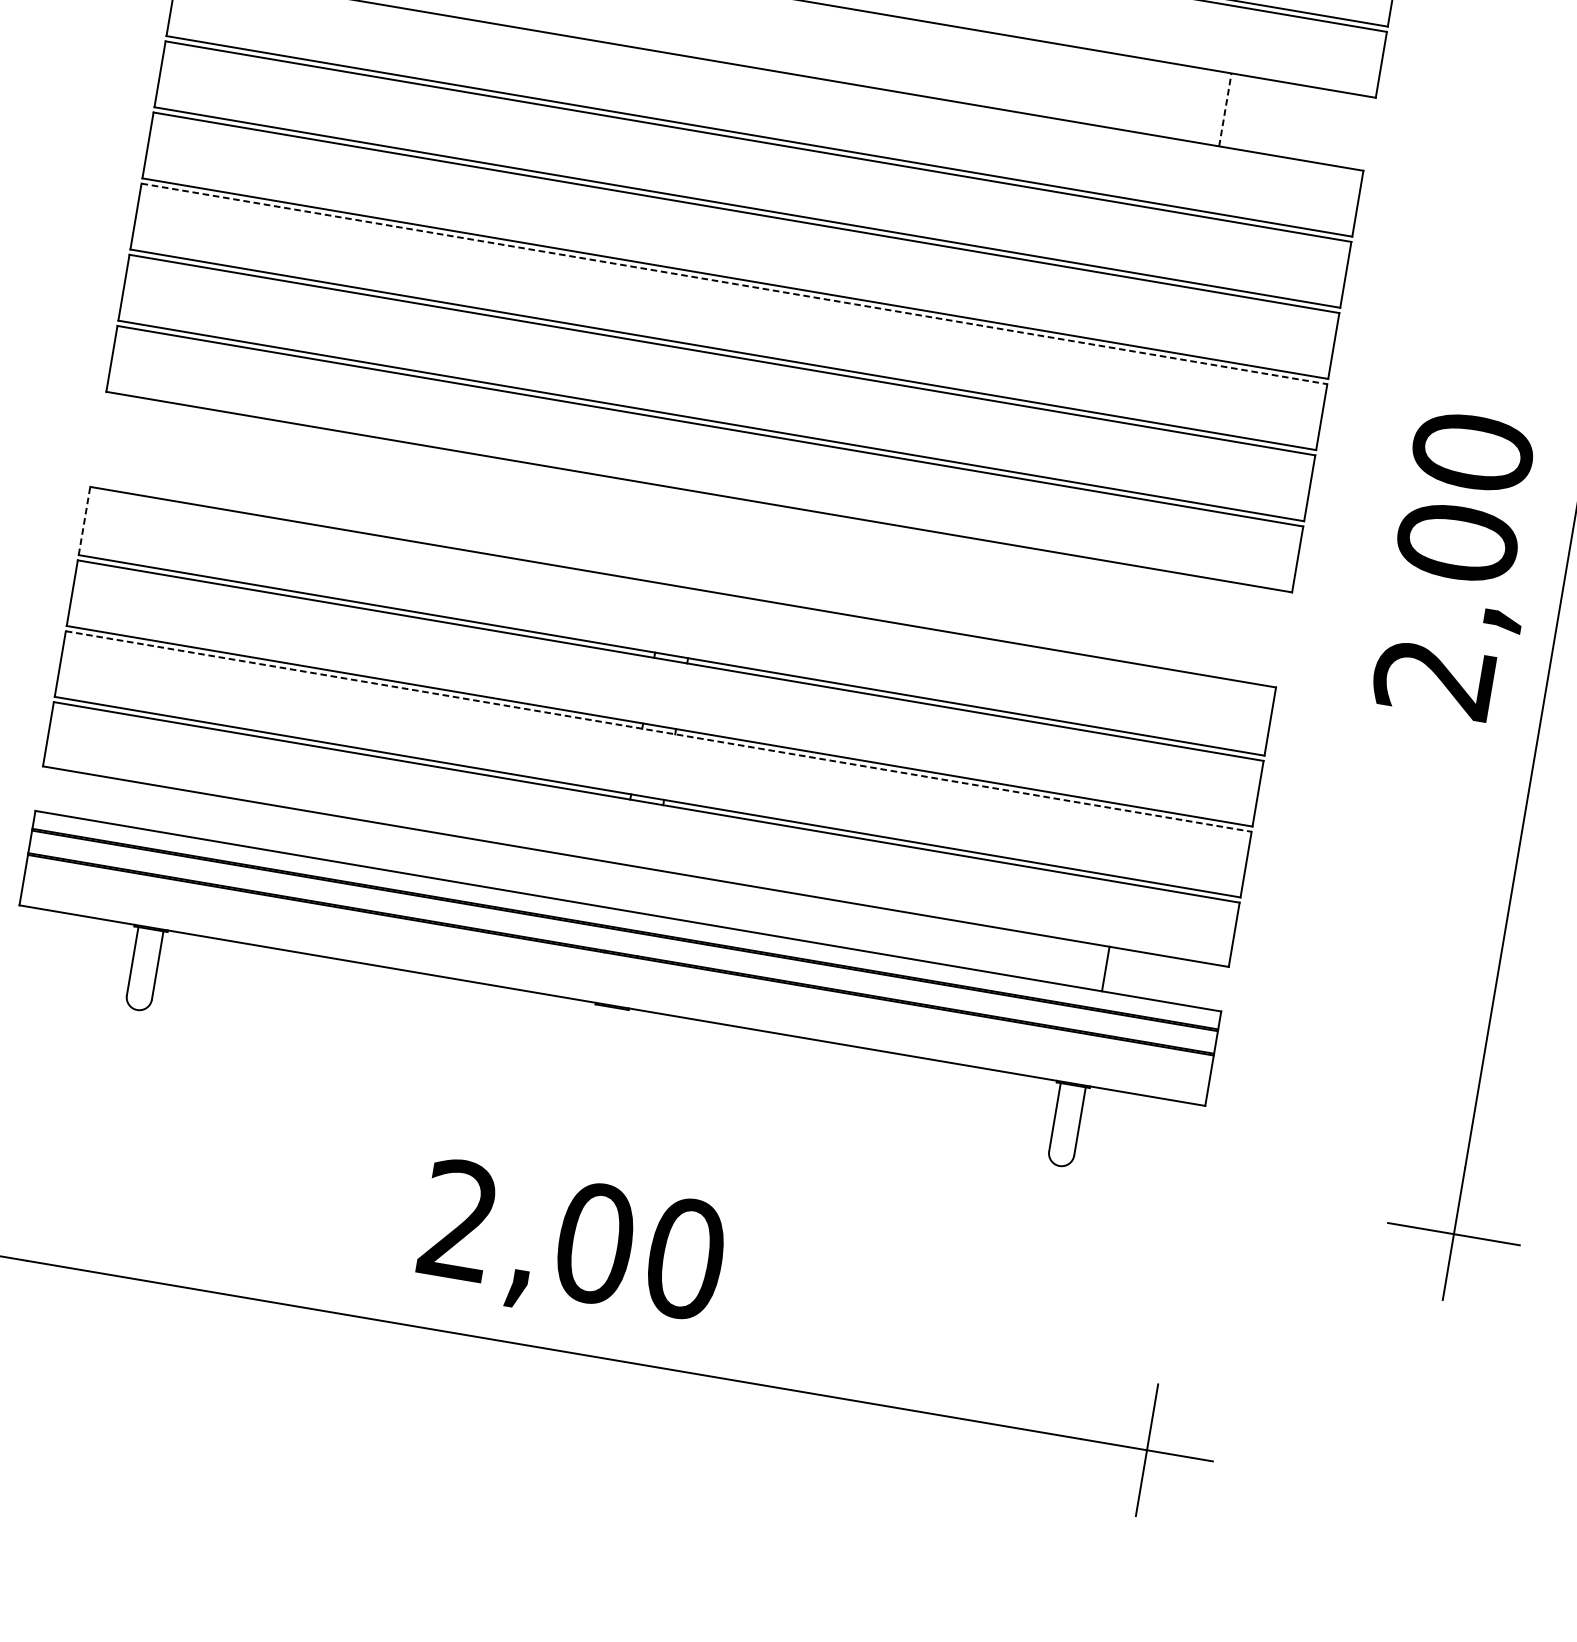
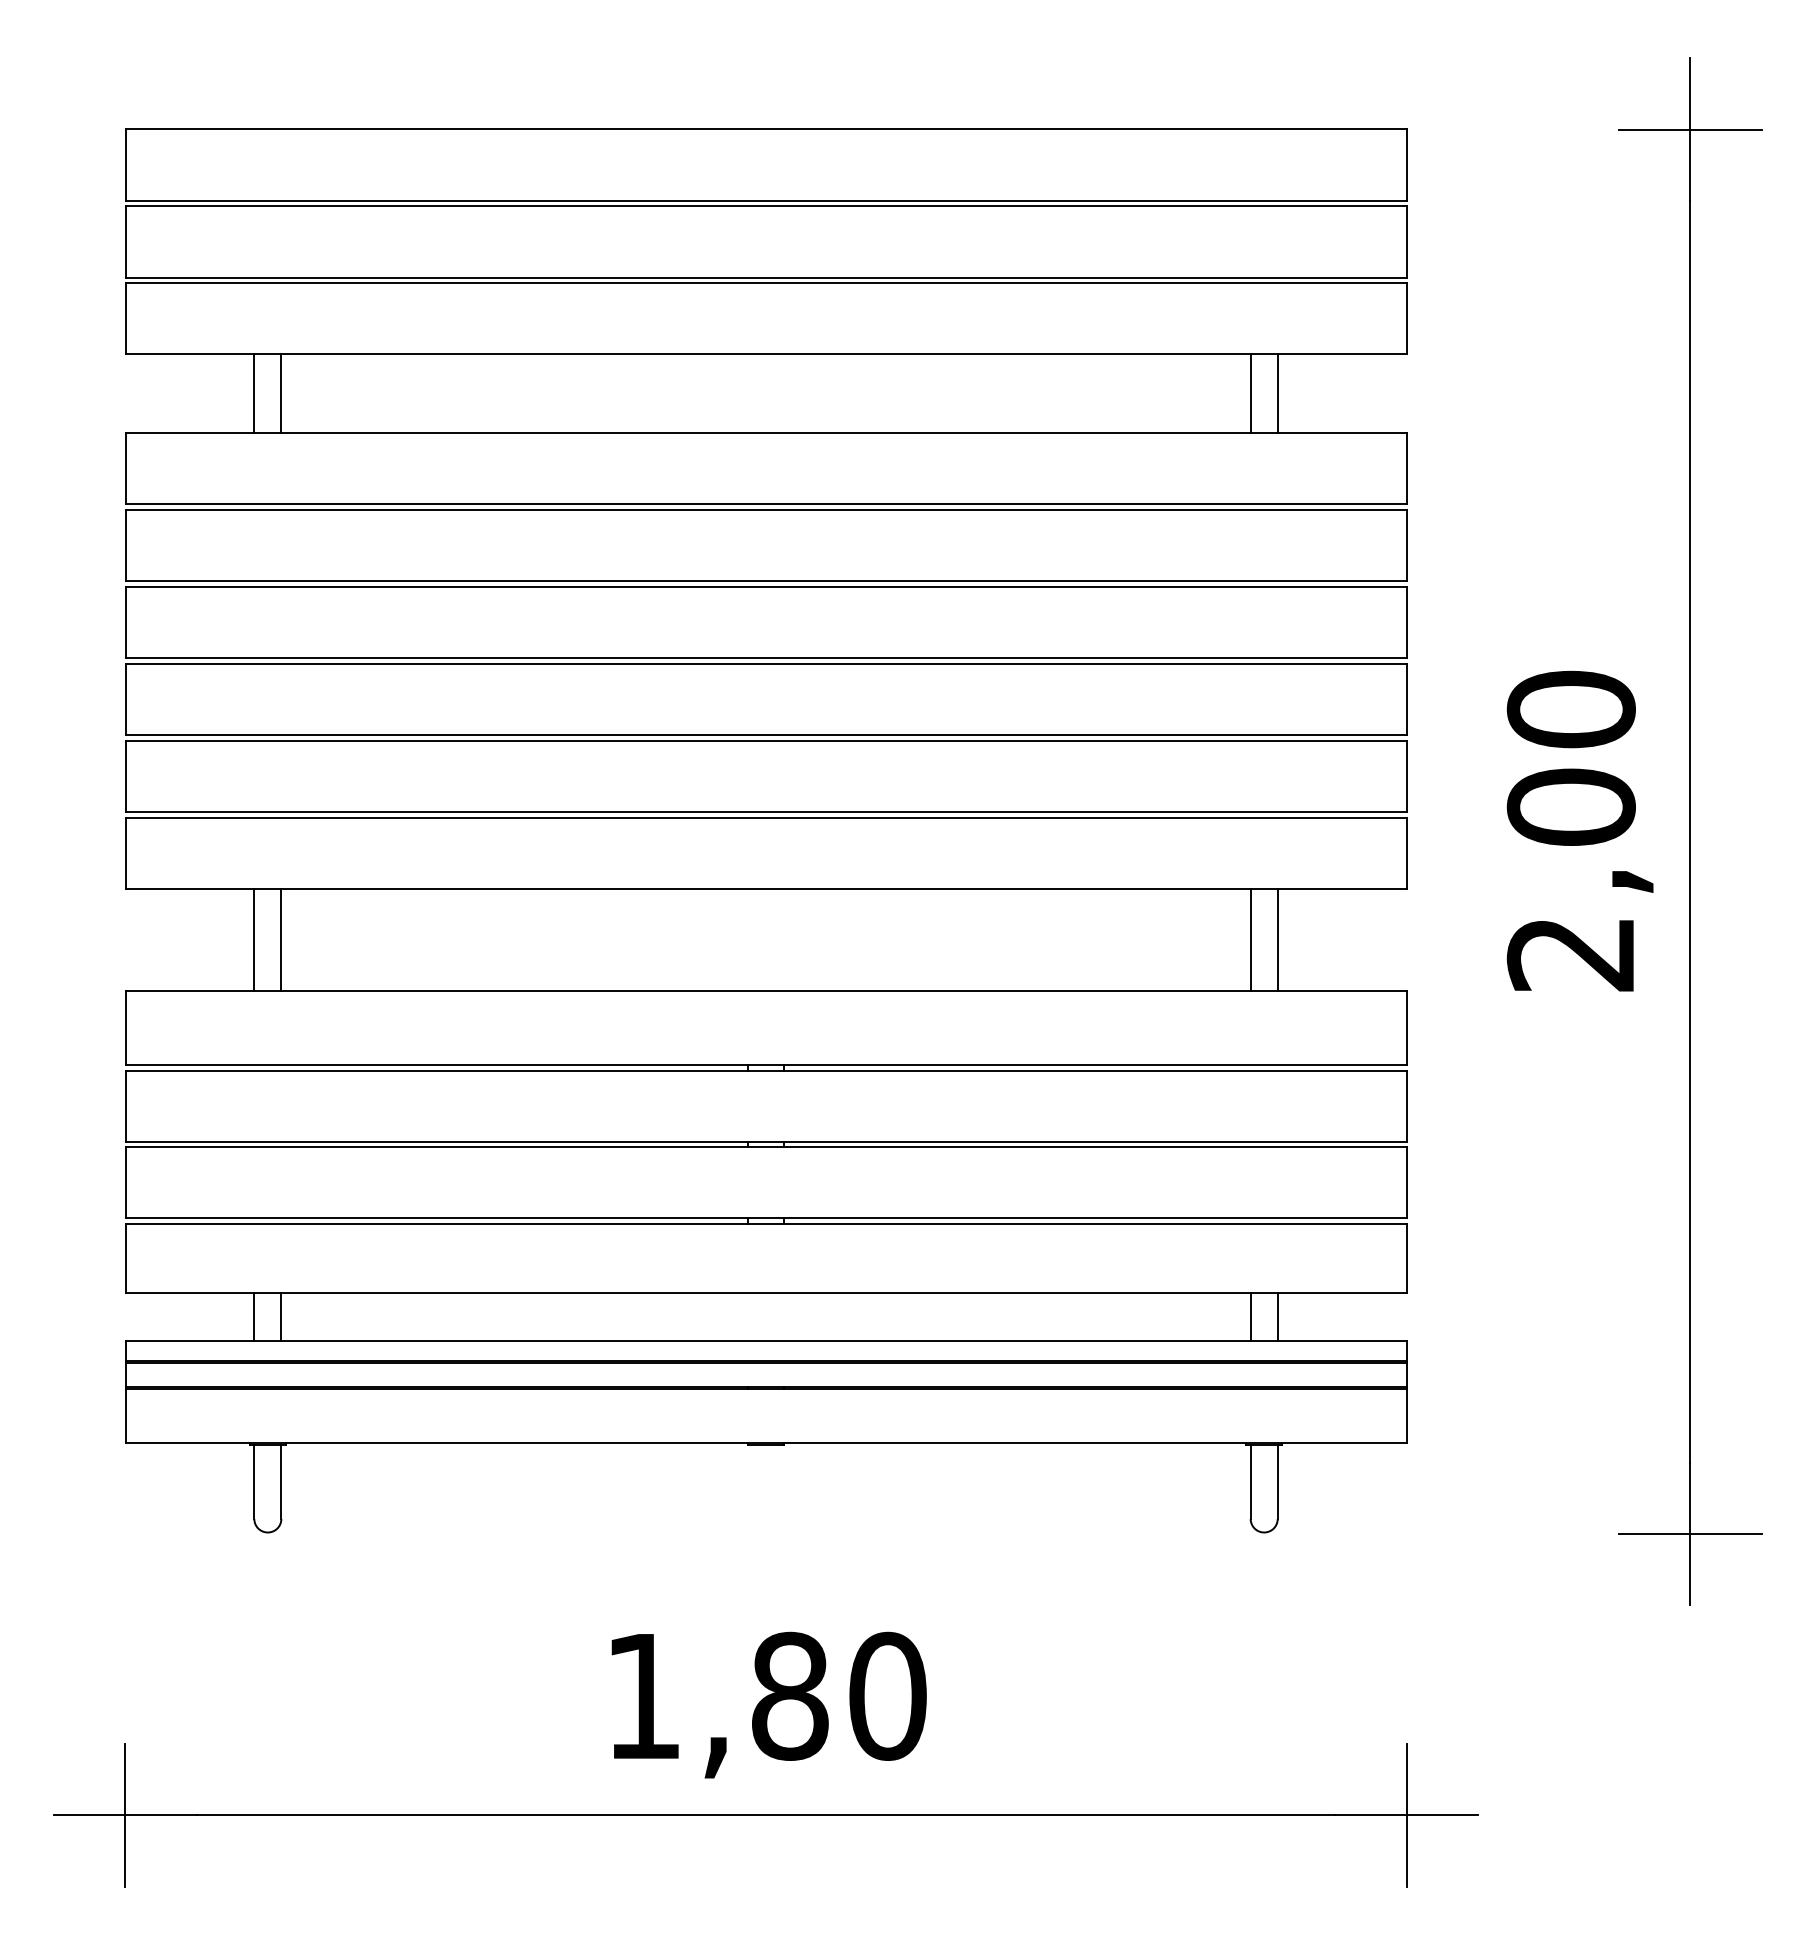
line: (1225, 109) -> (1250, 393), dashed -> solid
line: (1250, 113) -> (1277, 393), added
line: (734, 283) -> (766, 663), dashed -> solid
line: (217, 459) -> (254, 939), added
line: (242, 463) -> (281, 939), added
line: (84, 521) -> (125, 1028), dashed -> solid
line: (1139, 614) -> (1250, 939), added
line: (1164, 619) -> (1277, 939), added
line: (659, 731) -> (766, 1147), dashed -> solid
line: (158, 808) -> (254, 1317), added
line: (183, 813) -> (281, 1317), added
line: (1080, 964) -> (1250, 1317), added
text: (528, 1231) -> (717, 1695), 2,00 -> 1,80

